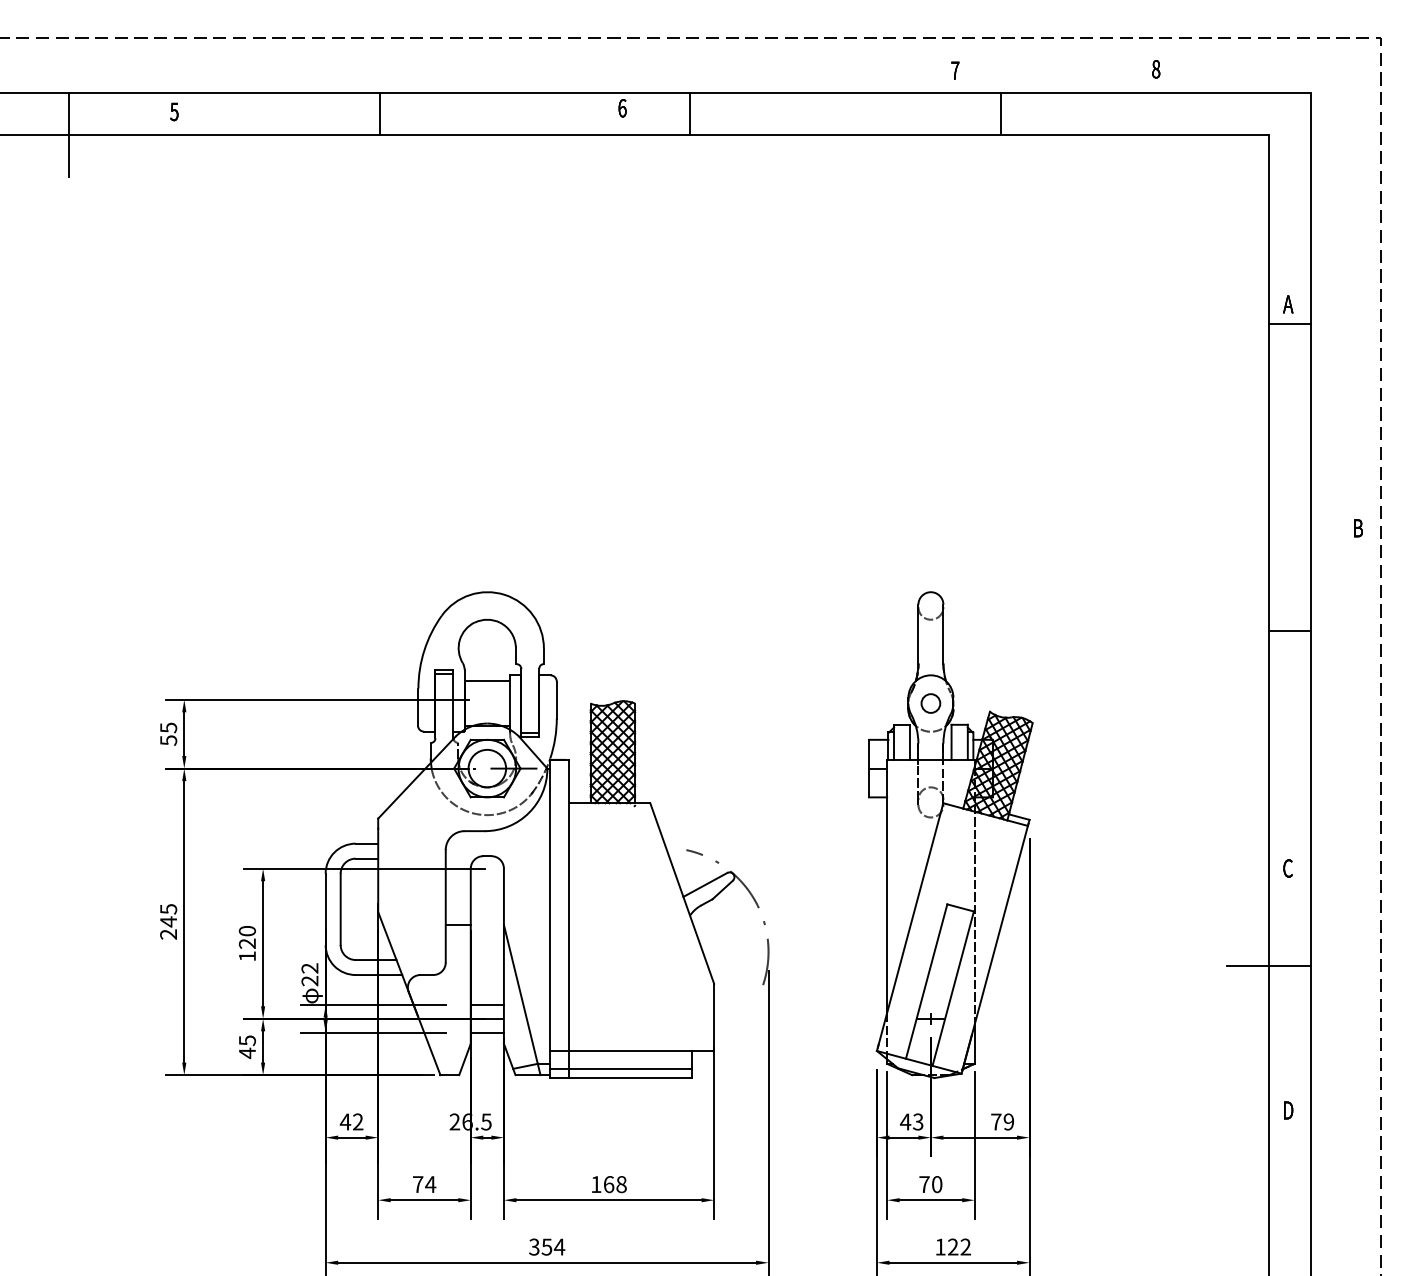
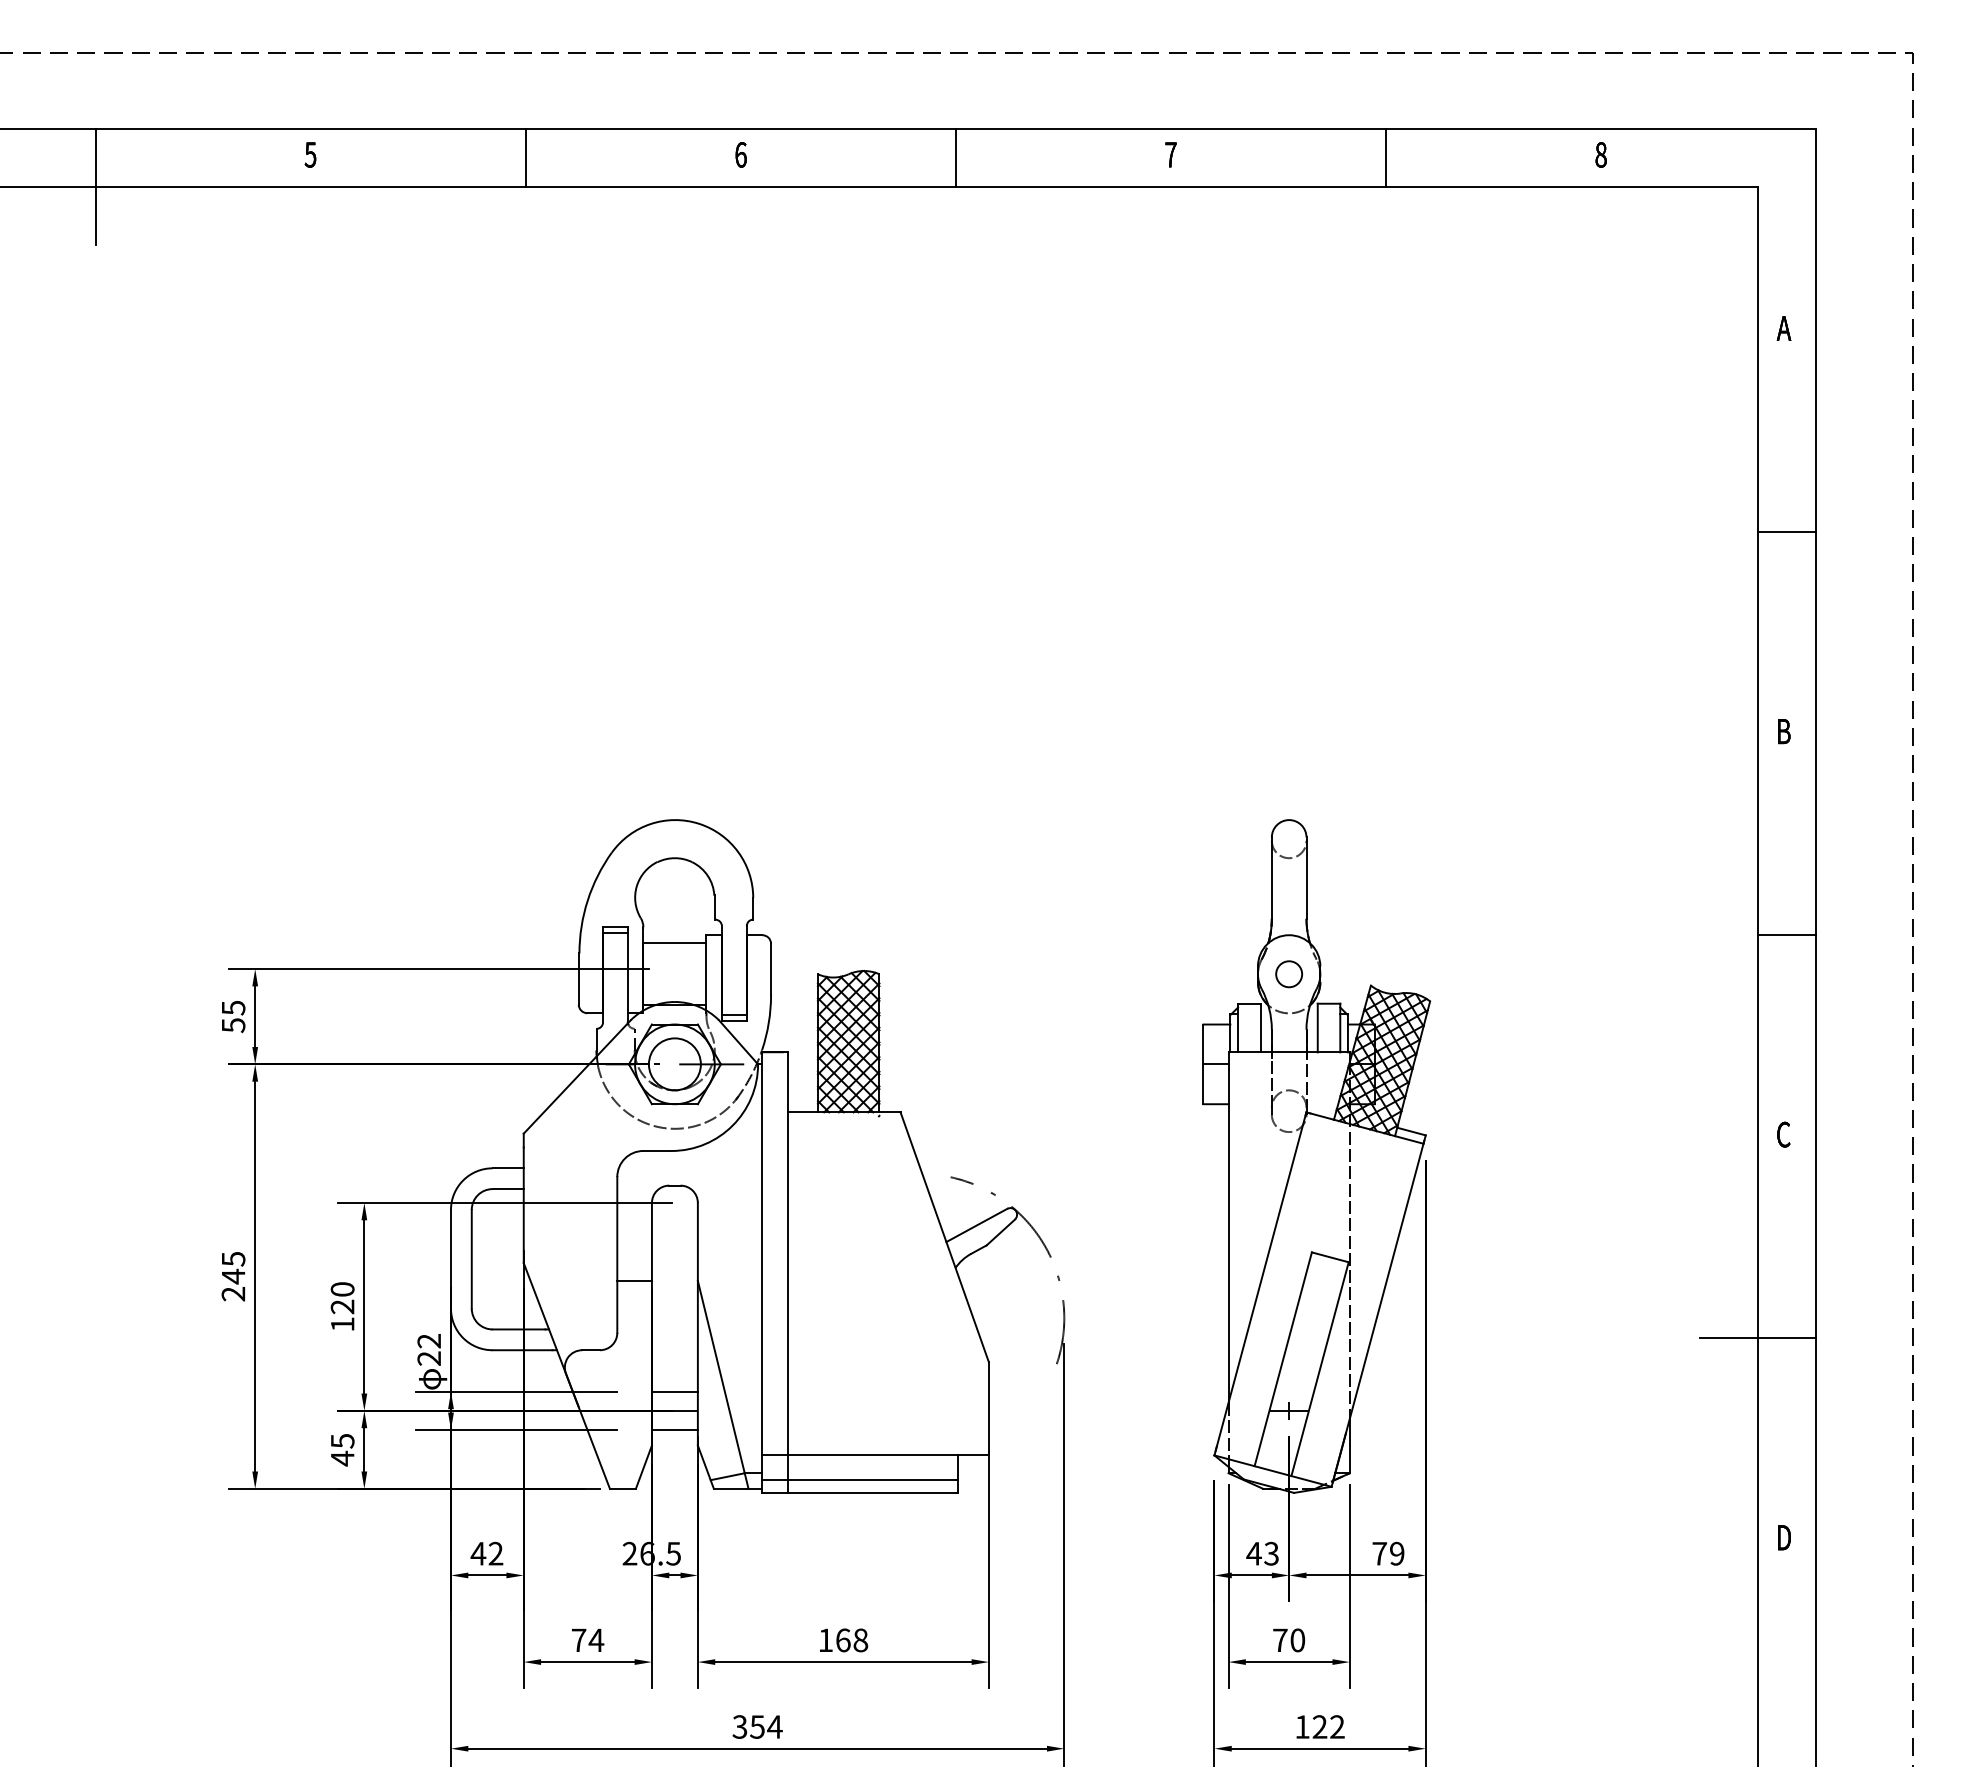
text: (1155, 68) -> (1600, 154), moved
text: (954, 70) -> (1170, 154), moved
text: (622, 107) -> (740, 154), moved
text: (174, 111) -> (310, 154), moved
text: (1287, 304) -> (1783, 328), moved
line: (1290, 324) -> (1786, 532), moved
text: (1358, 528) -> (1784, 731), moved
line: (1290, 630) -> (1786, 935), moved
text: (1287, 868) -> (1783, 1134), moved

